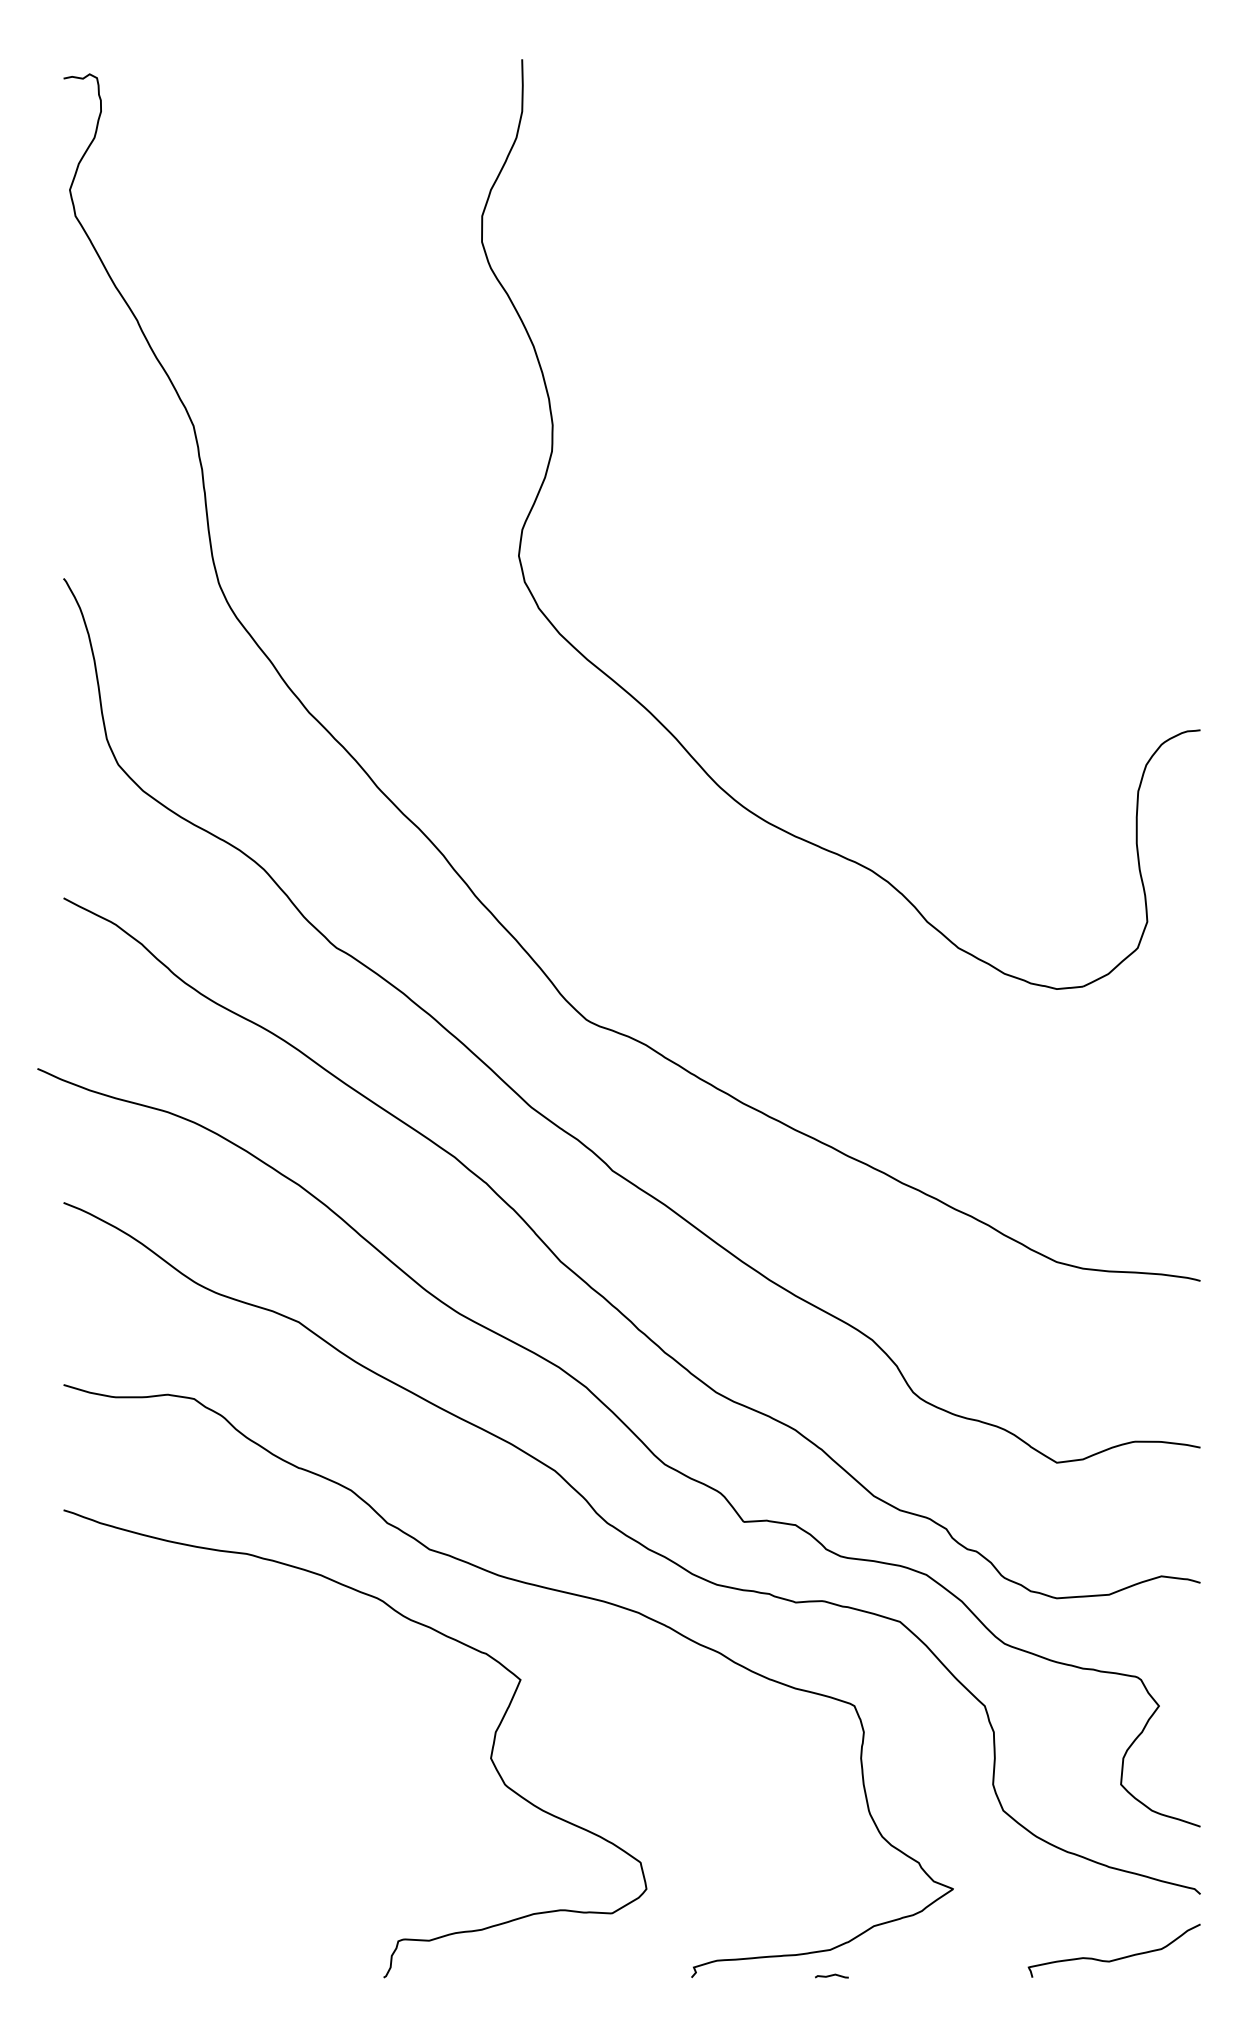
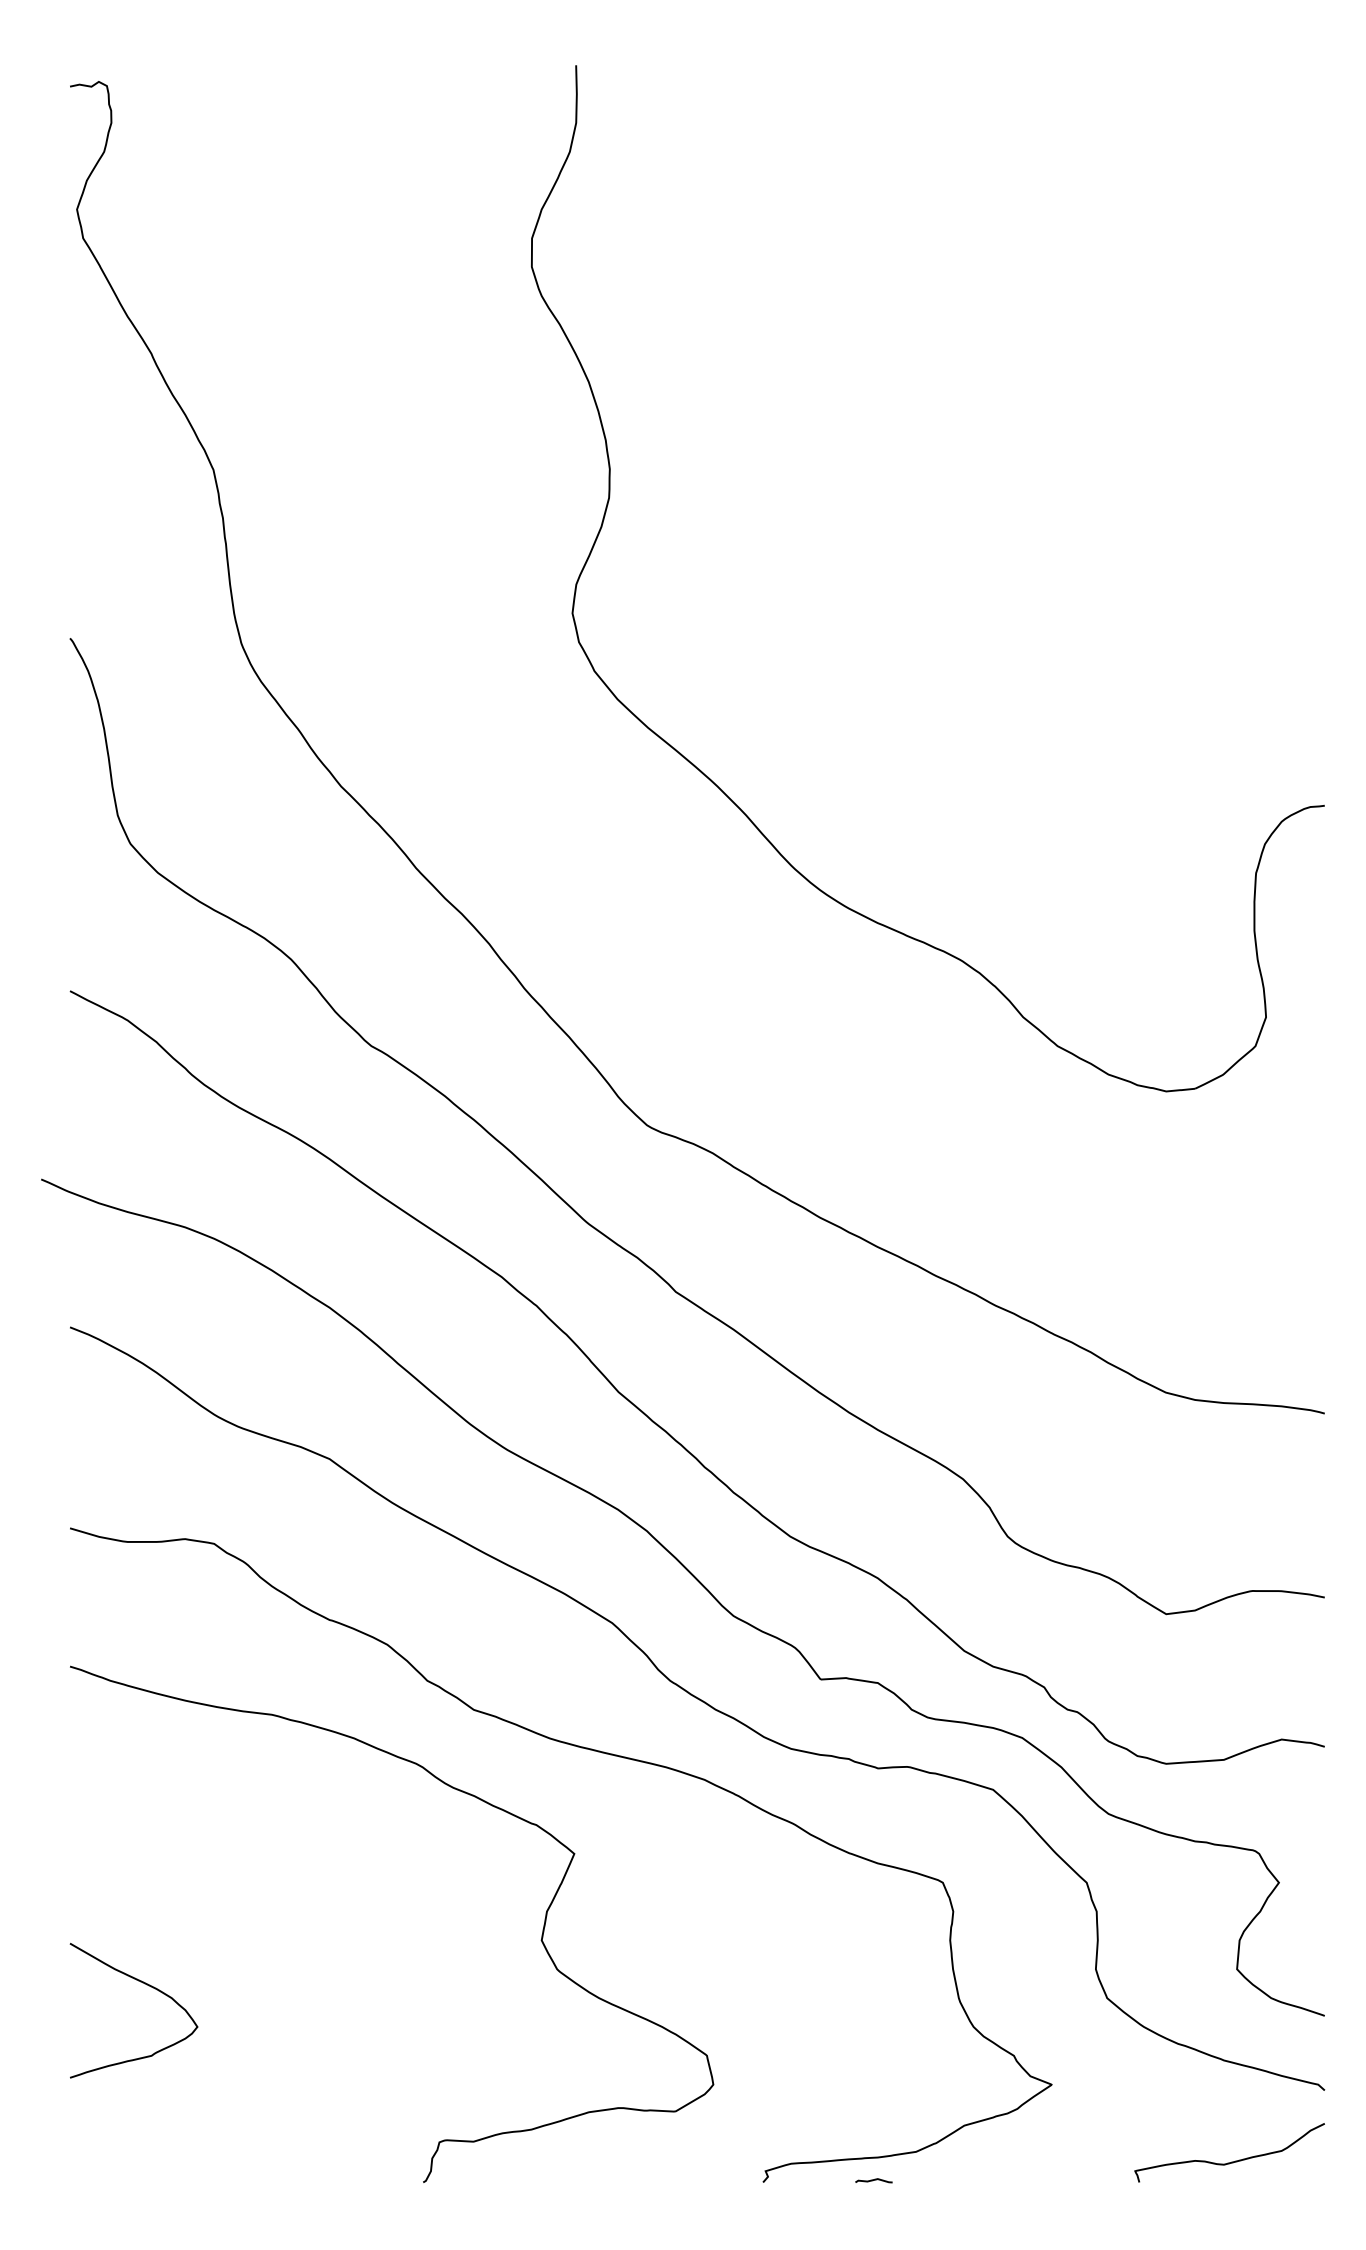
curve: (132, 1799) -> (146, 1985), added
curve: (831, 1975) -> (873, 2180), moved

